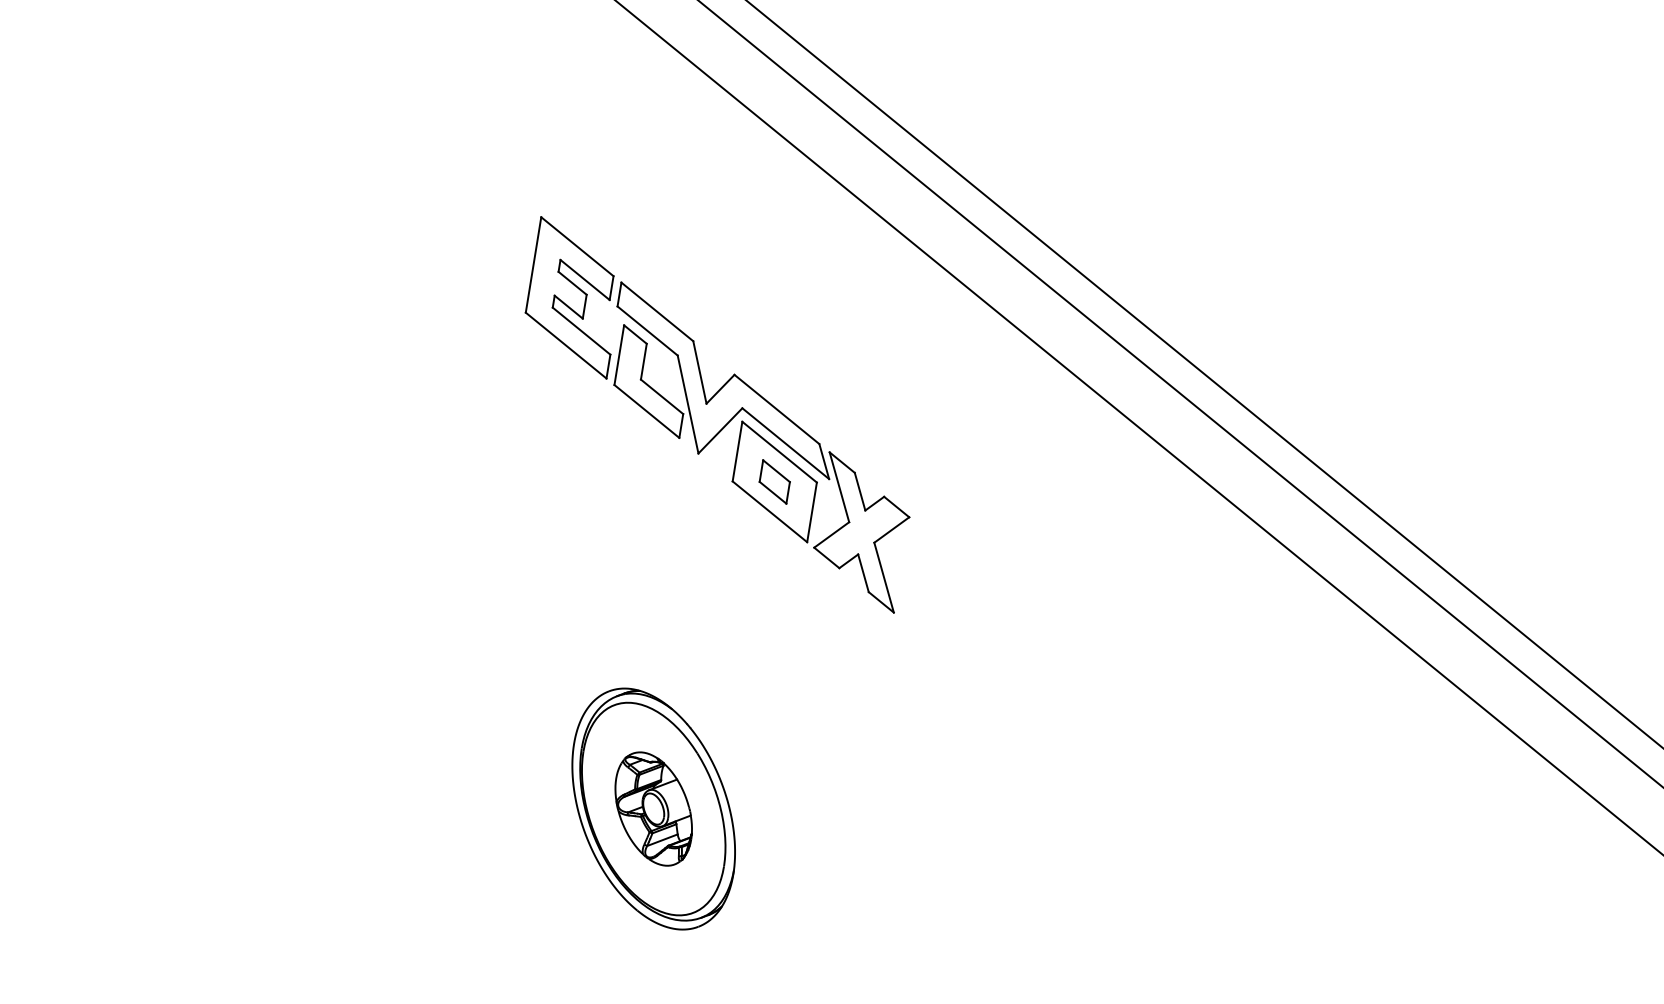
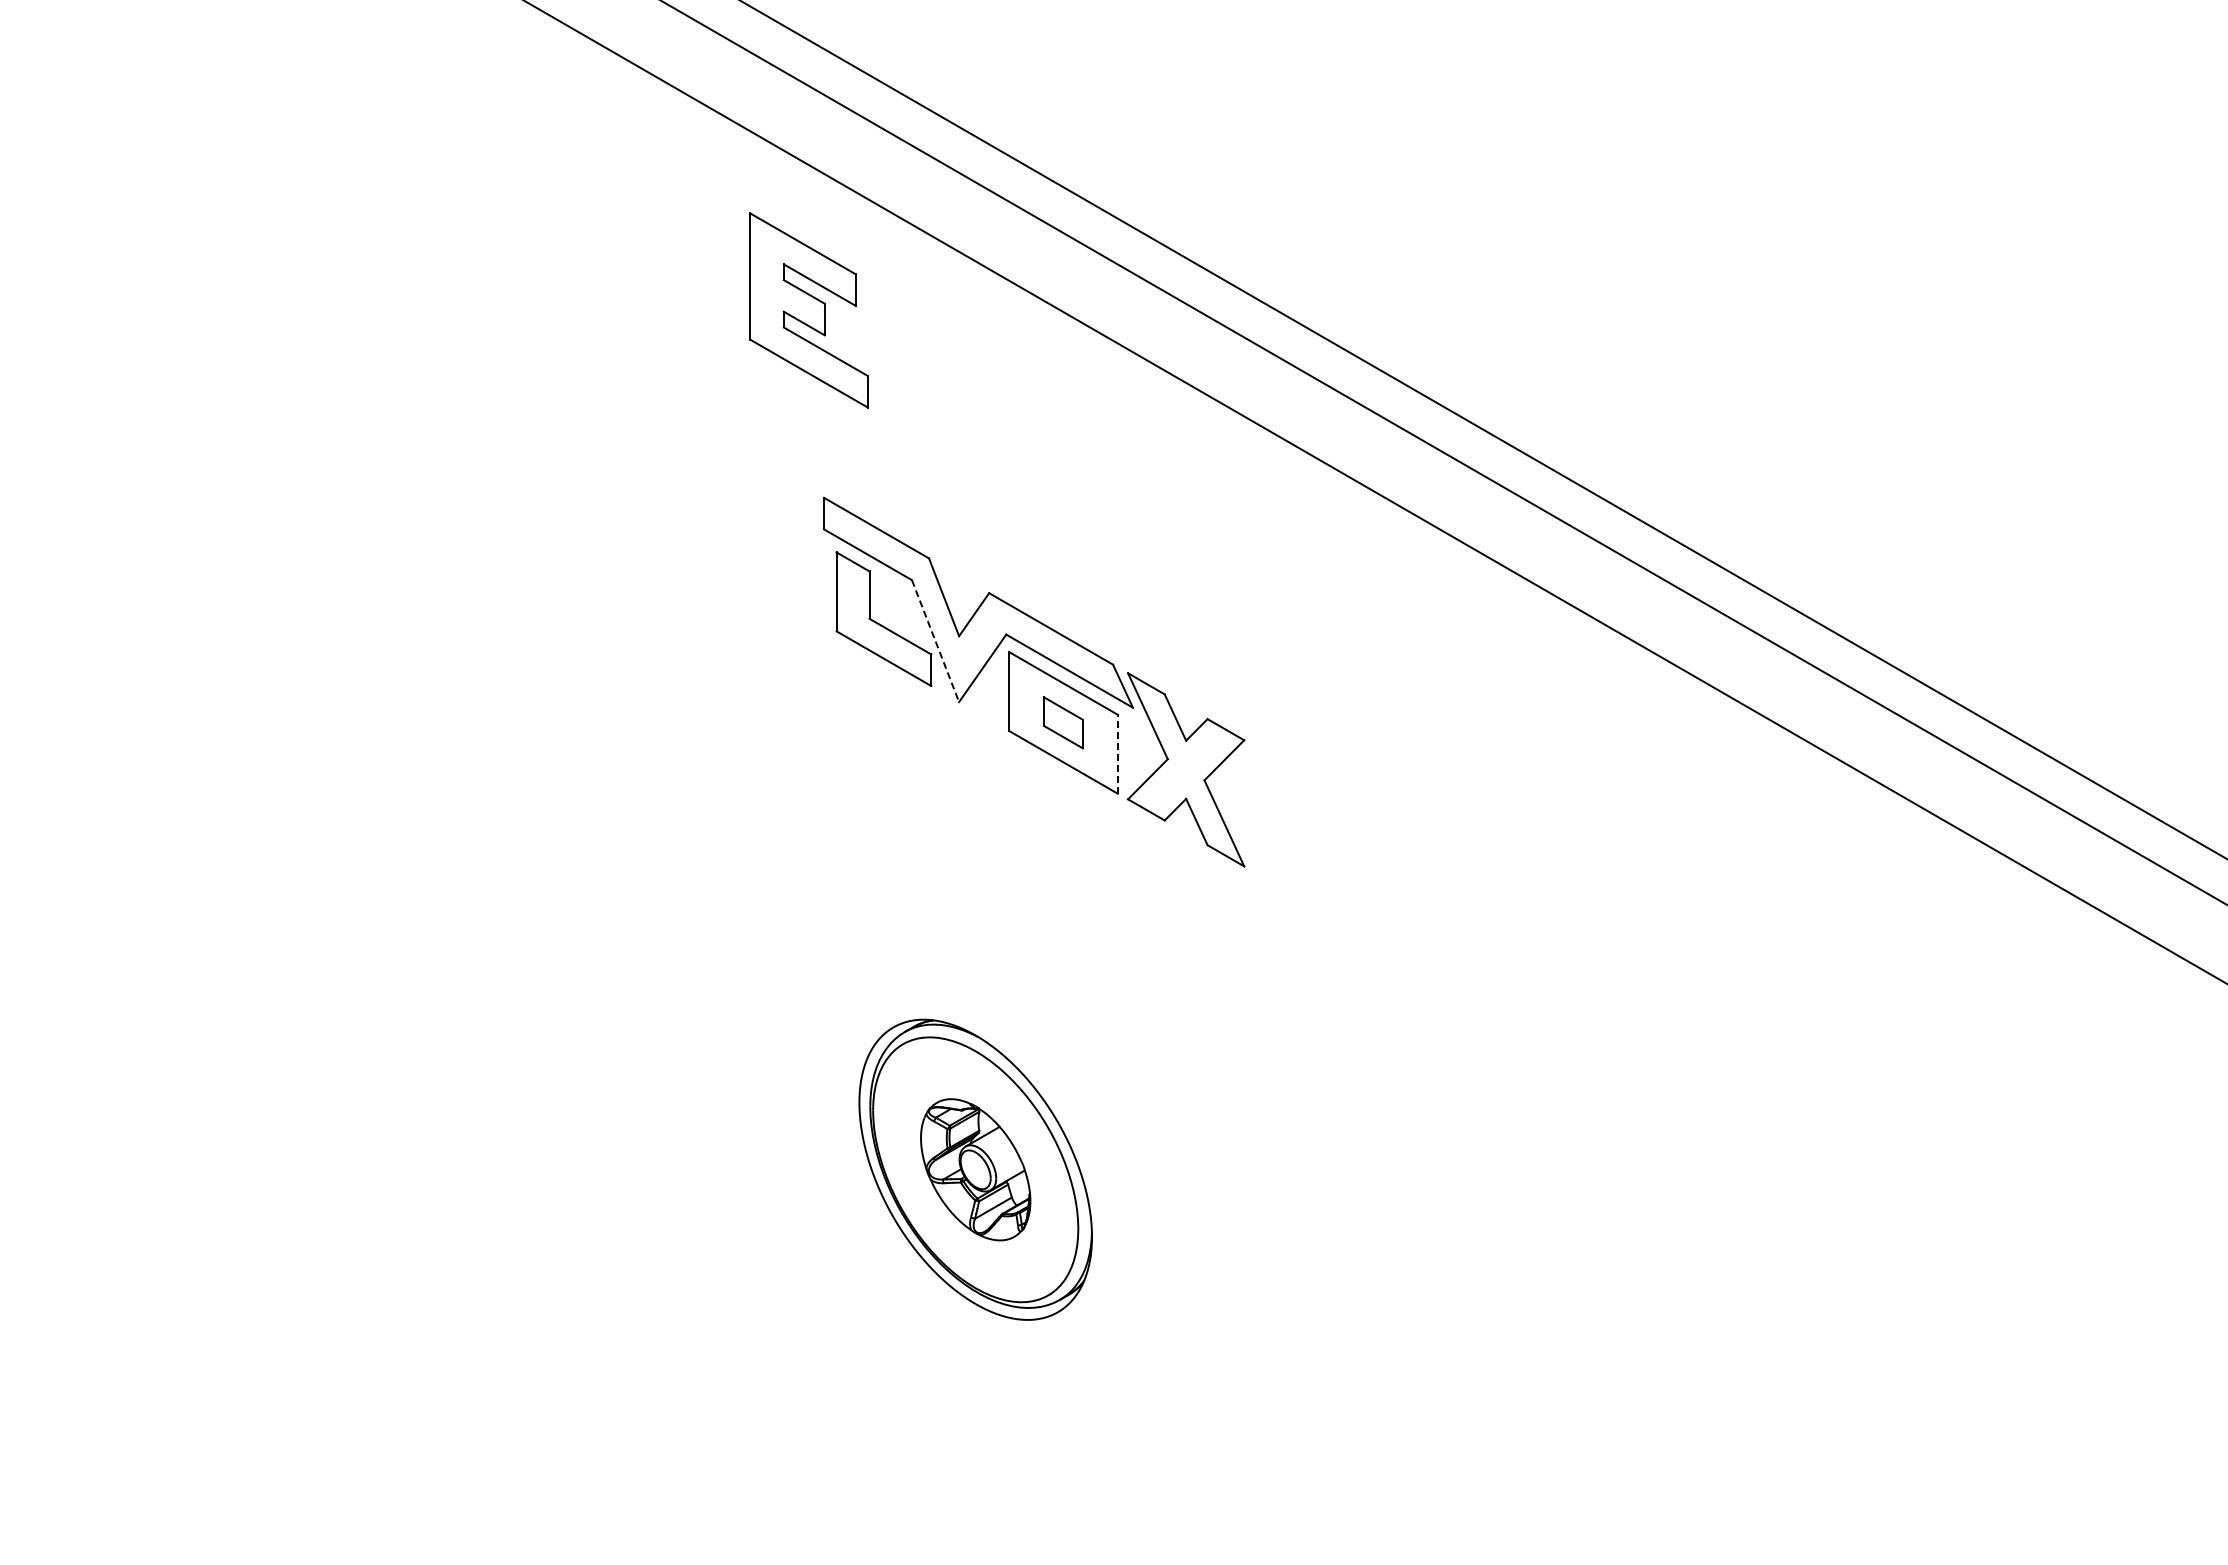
part: (573, 297) -> (808, 310), moved
line: (688, 404) -> (935, 641), solid -> dashed
line: (811, 511) -> (1117, 753), solid -> dashed

